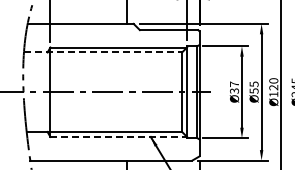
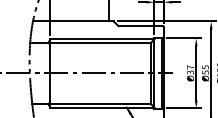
line: (103, 52) -> (90, 43), dashed -> solid
line: (119, 136) -> (102, 107), dashed -> solid

